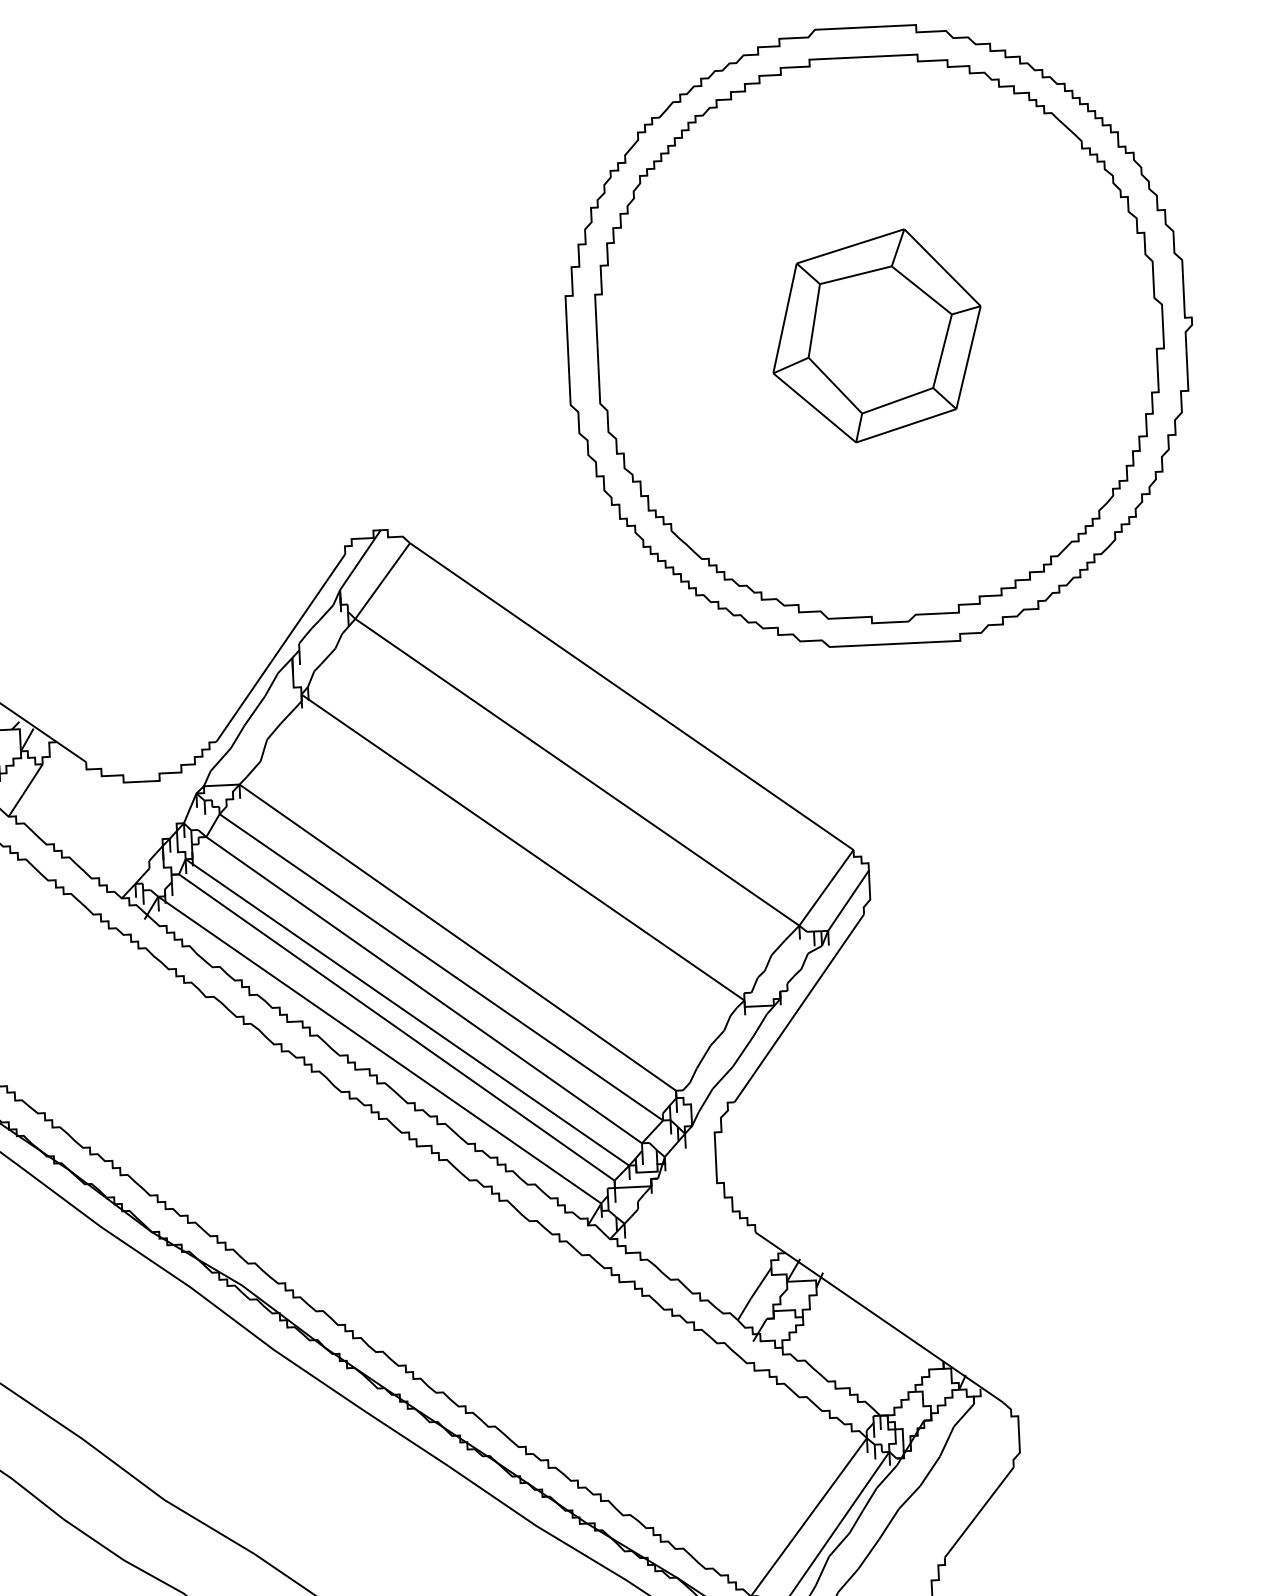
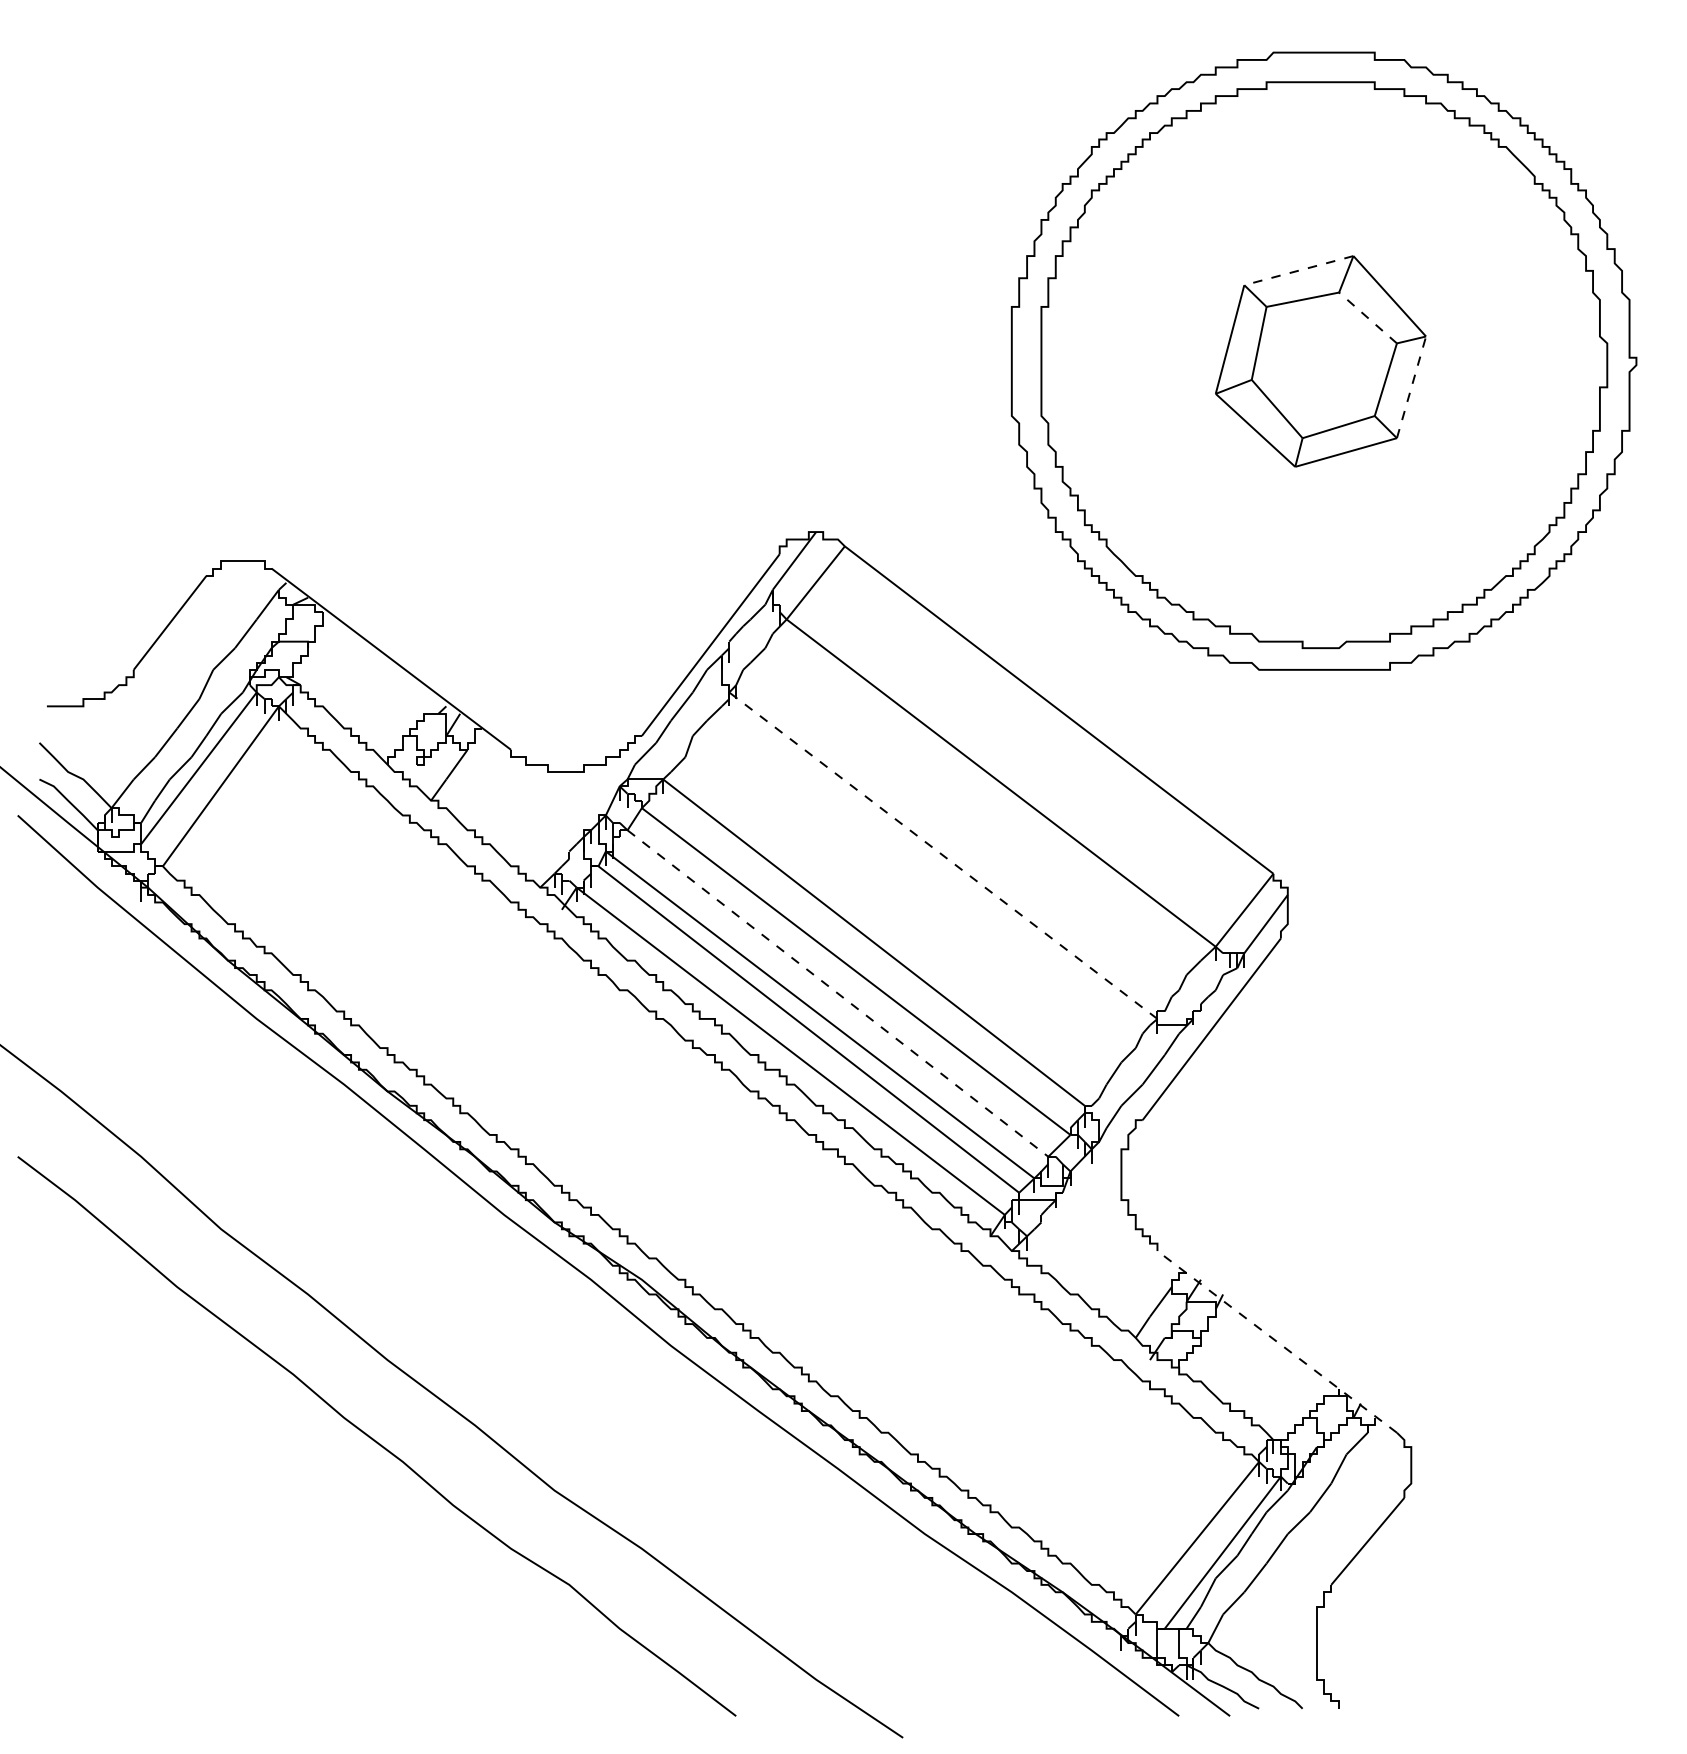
line: (850, 246) -> (1298, 270), solid -> dashed
line: (921, 289) -> (1367, 317), solid -> dashed
line: (968, 357) -> (1411, 387), solid -> dashed
line: (522, 847) -> (942, 855), solid -> dashed
line: (424, 990) -> (838, 993), solid -> dashed
line: (878, 1317) -> (1276, 1341), solid -> dashed

